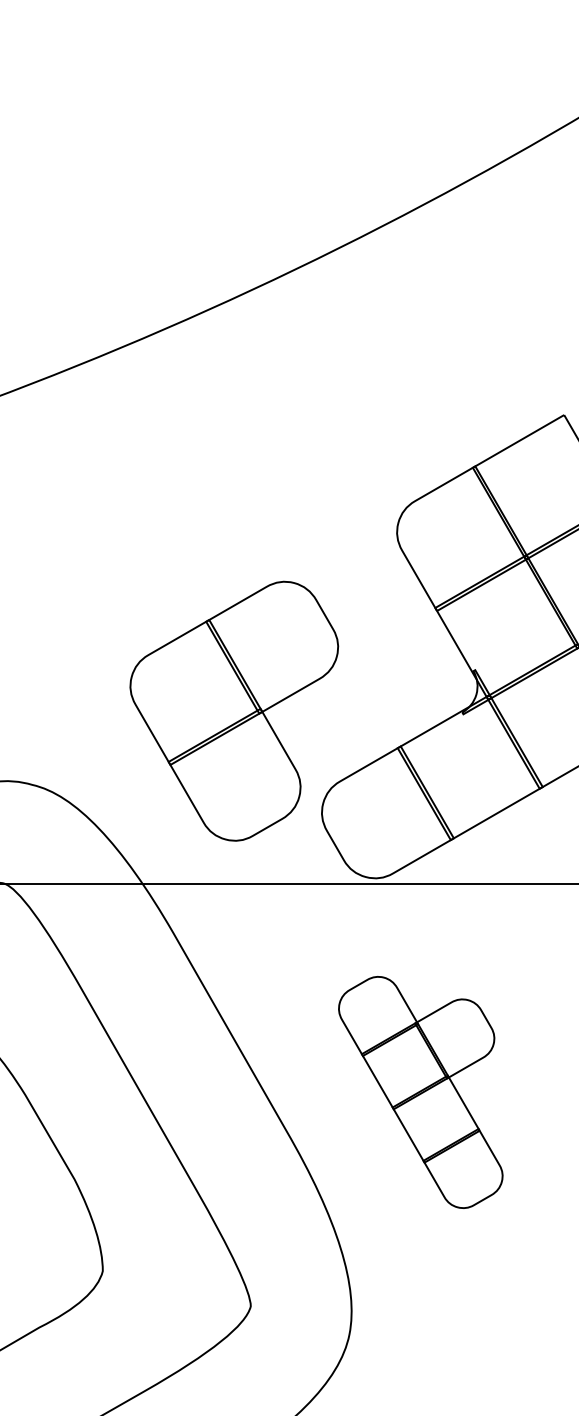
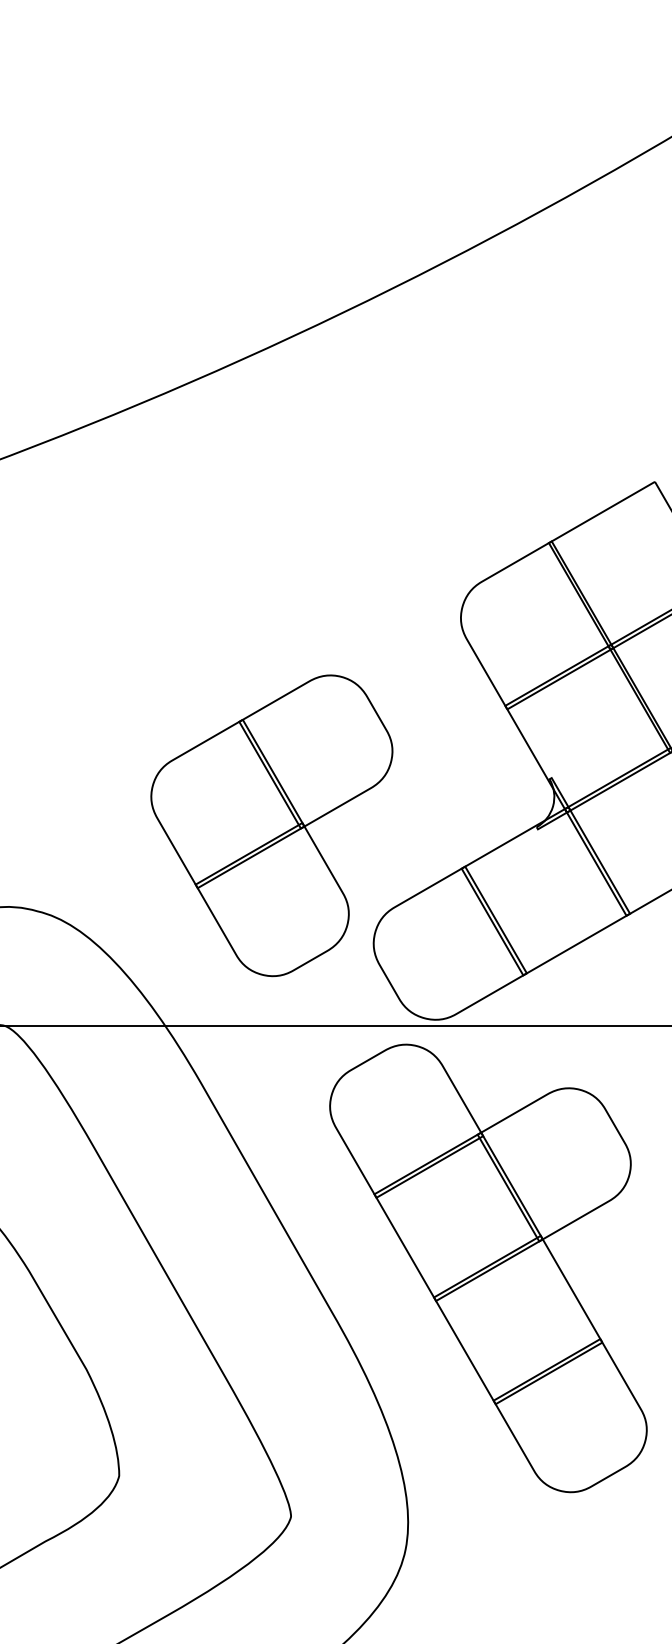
part: (420, 1092) -> (488, 1268), size x1.67

